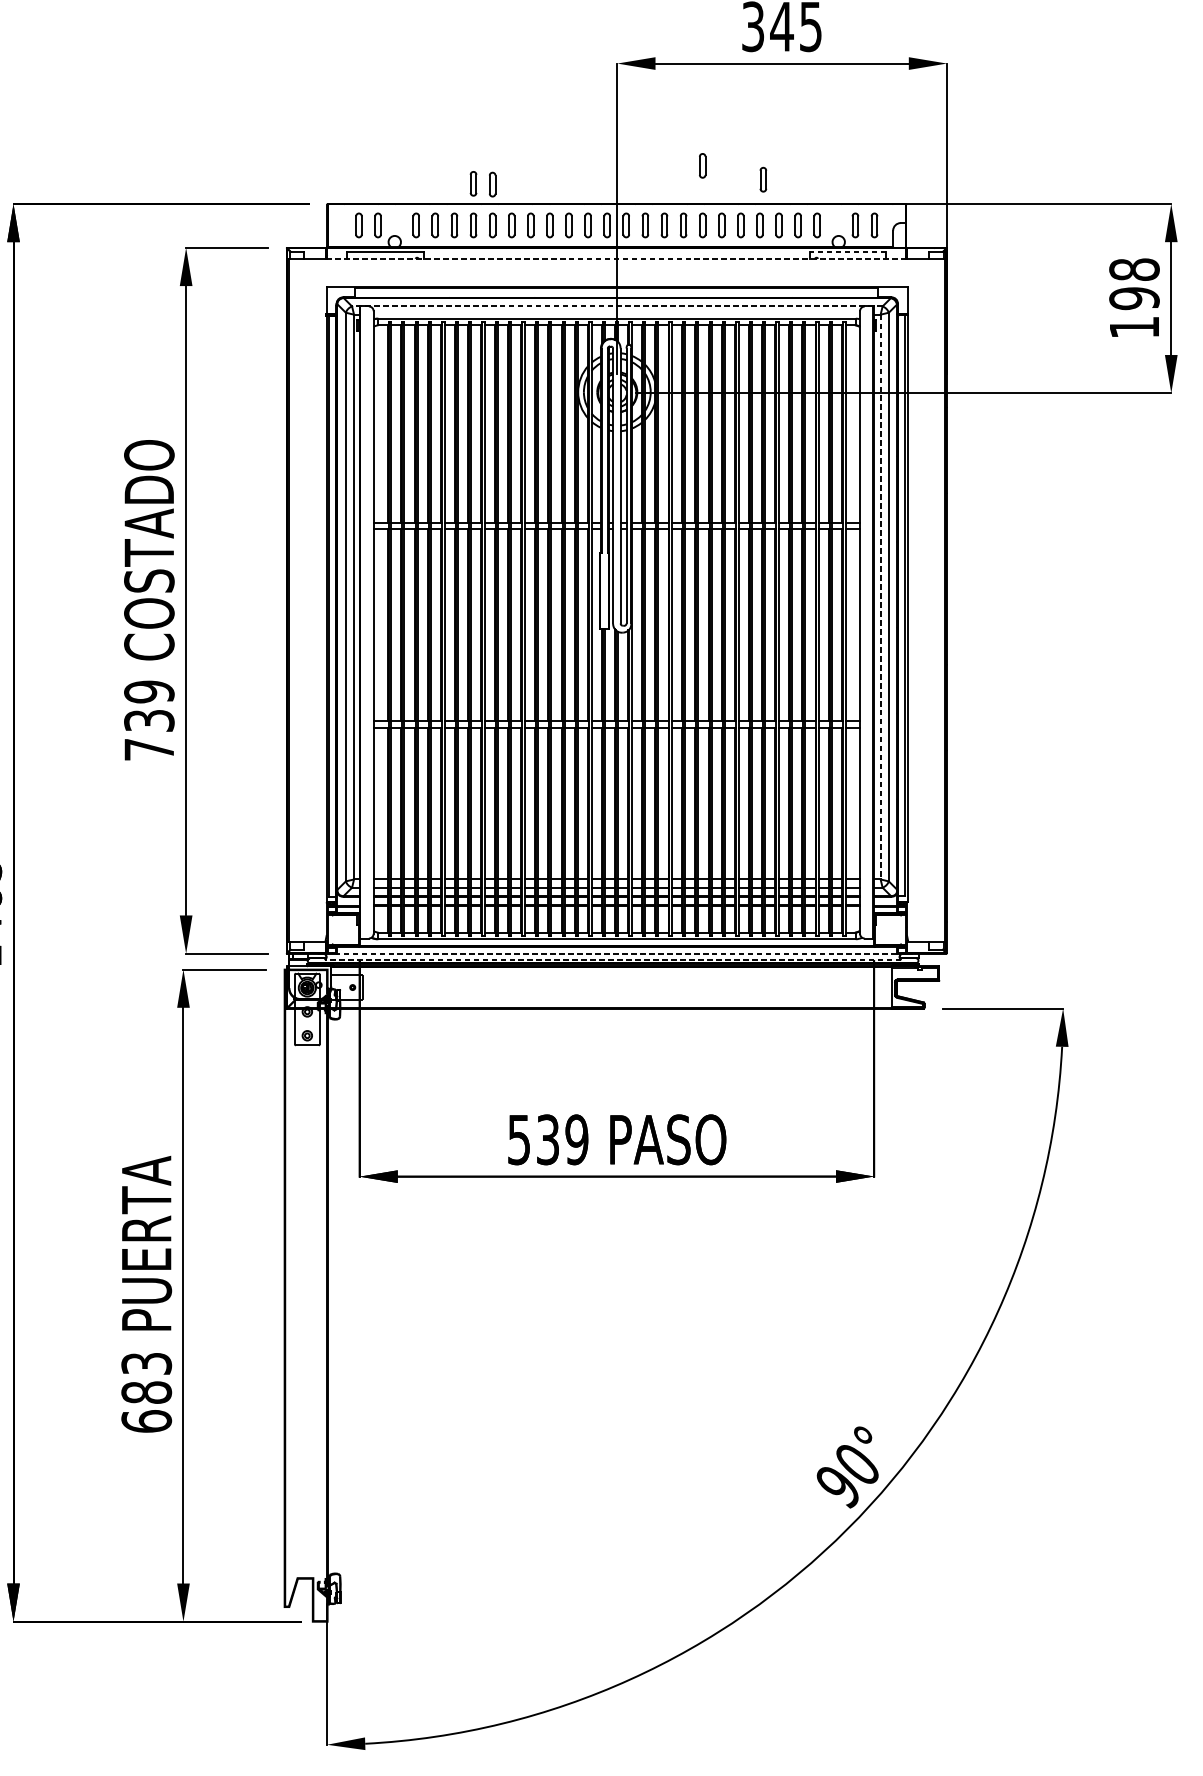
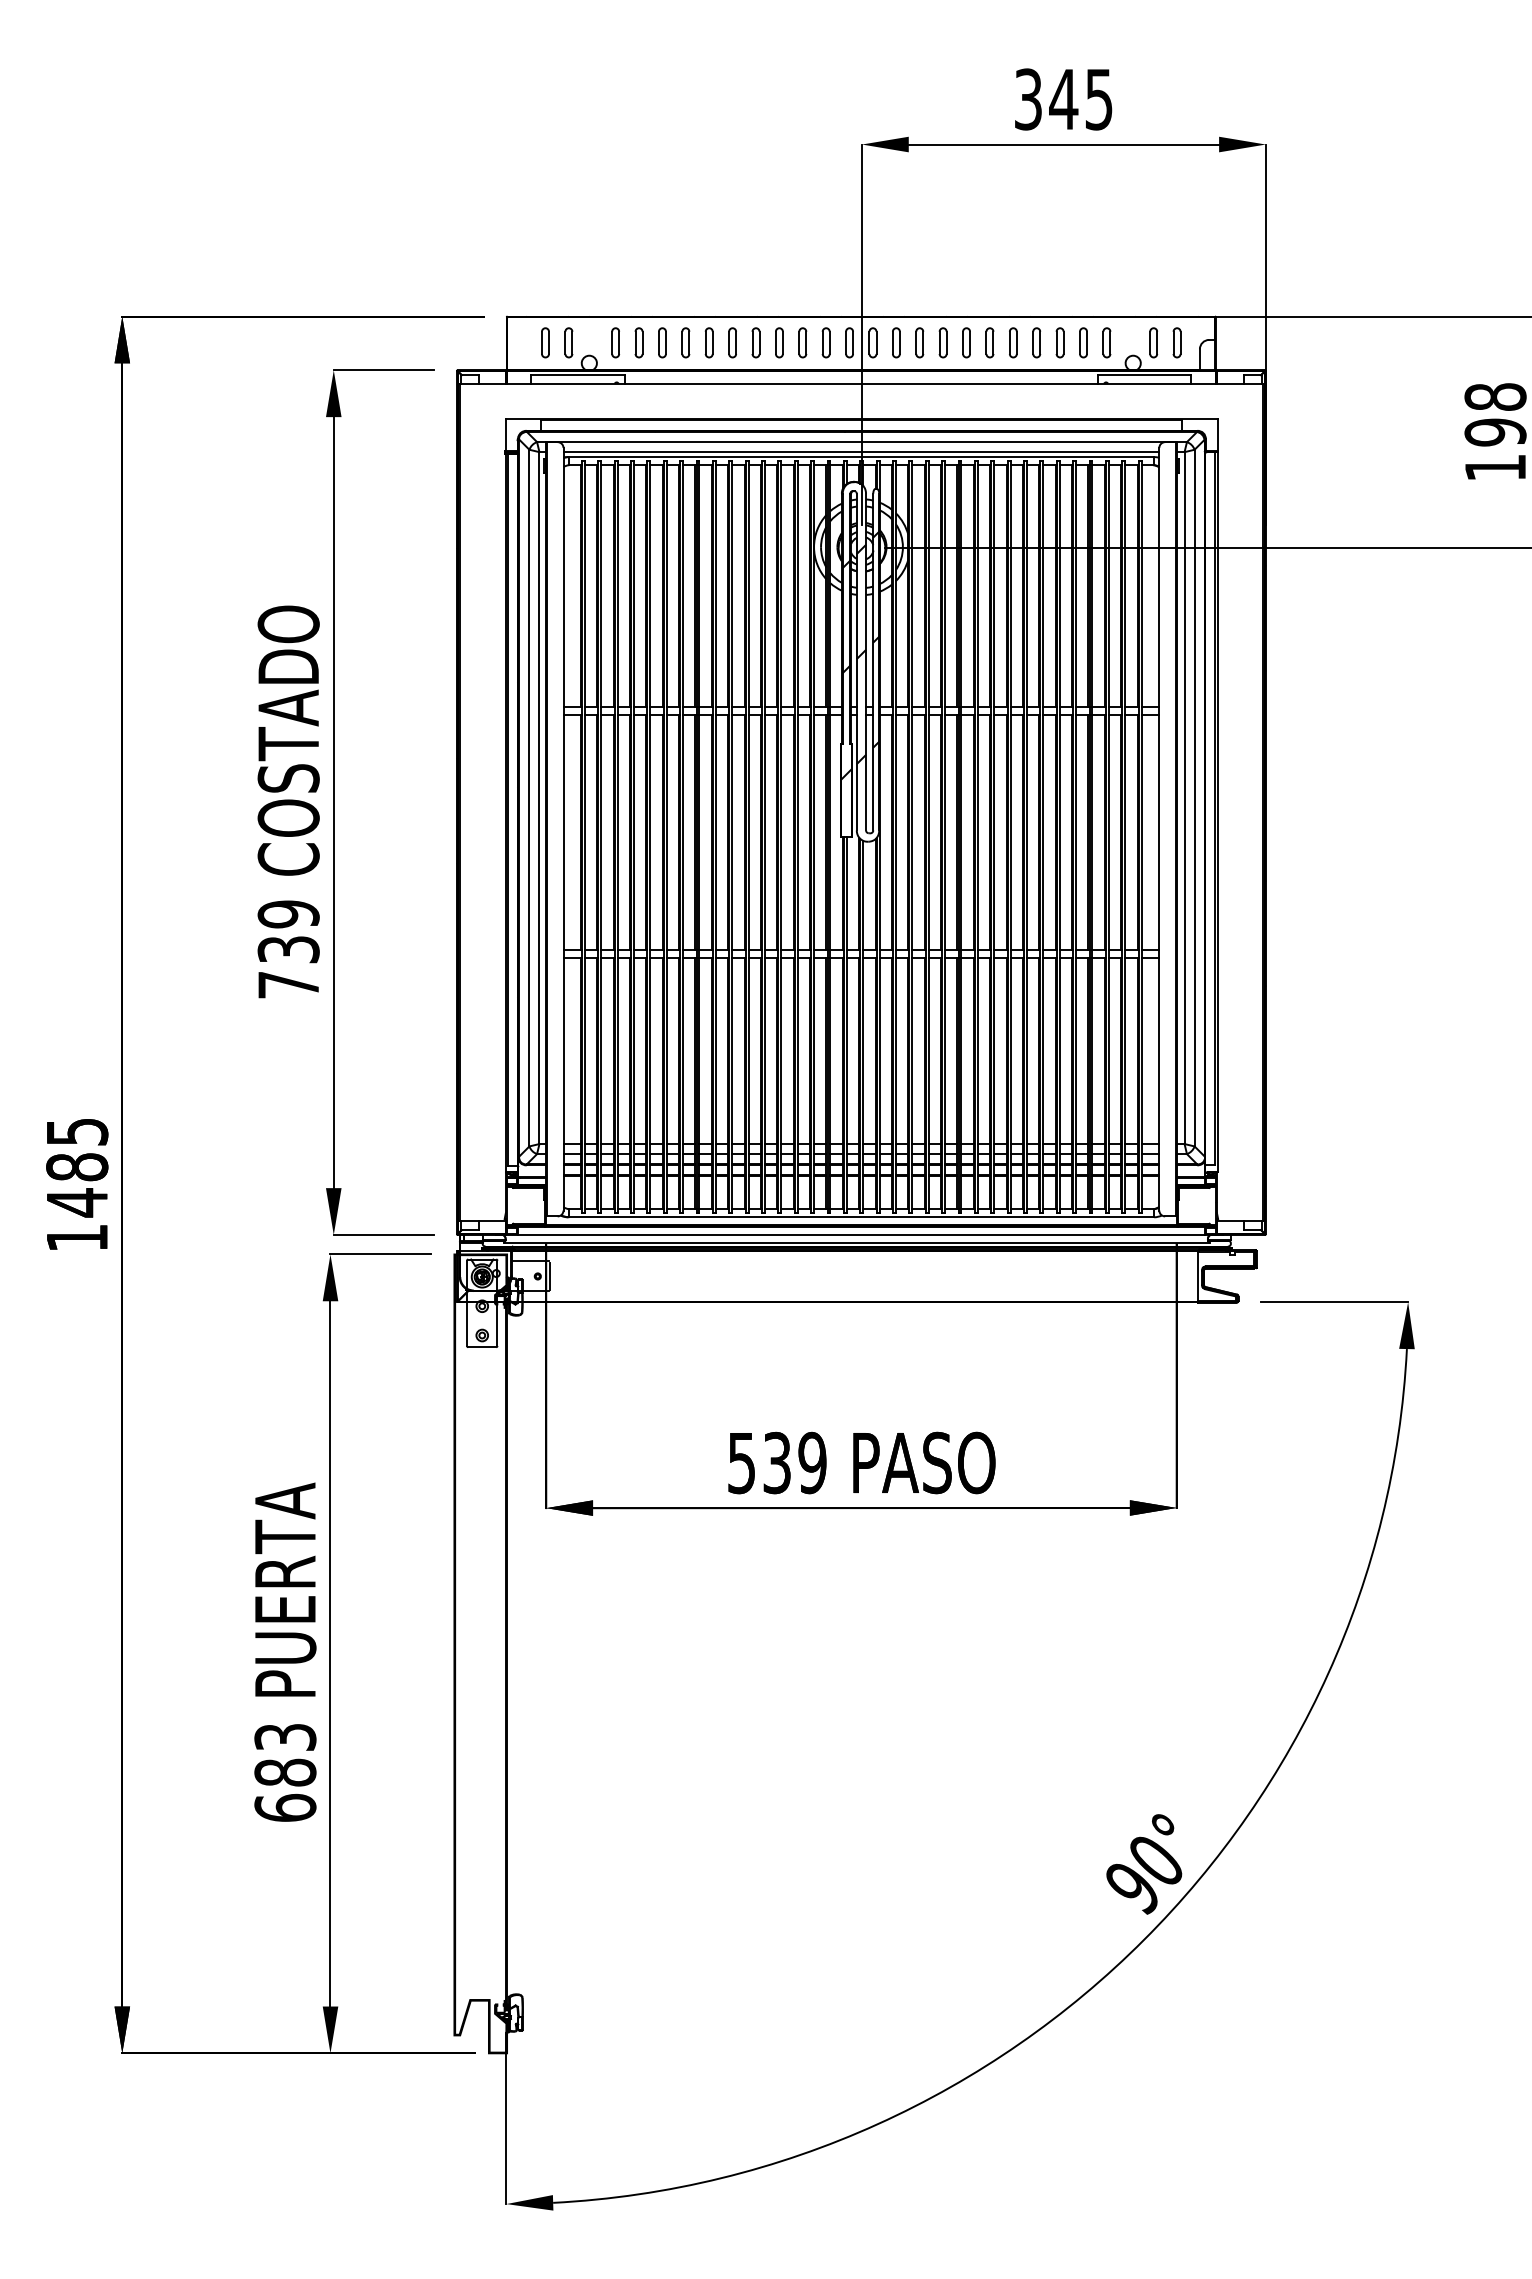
part: (702, 165) -> (966, 269), removed
part: (763, 179) -> (1040, 286), removed
part: (473, 183) -> (685, 291), removed
part: (492, 184) -> (708, 292), removed
line: (847, 252) -> (1144, 375), dashed -> solid
line: (616, 258) -> (860, 383), dashed -> solid
line: (617, 306) -> (862, 442), dashed -> solid
line: (616, 314) -> (861, 452), added
hatch: (616, 480) -> (860, 655), added
line: (880, 597) -> (1184, 798), dashed -> solid
line: (616, 953) -> (860, 1234), dashed -> solid
line: (612, 959) -> (856, 1242), dashed -> solid

